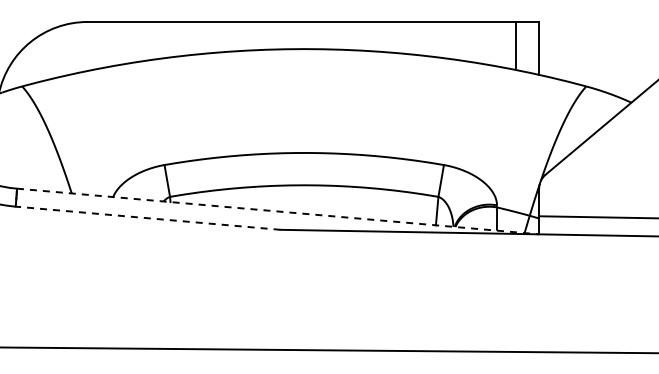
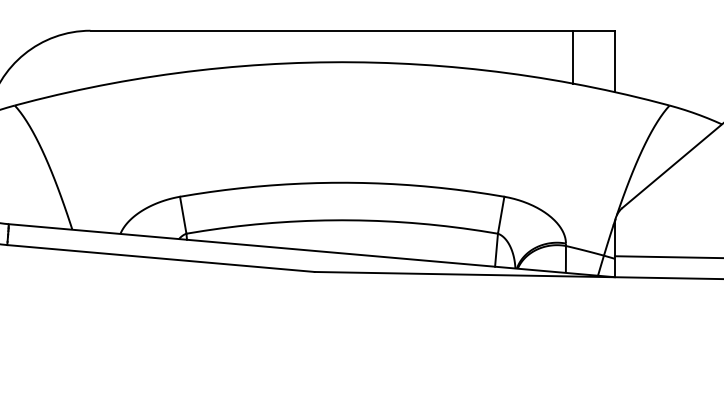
line: (516, 44) -> (573, 56), moved
line: (278, 211) -> (312, 250), dashed -> solid
line: (148, 218) -> (161, 258), dashed -> solid

